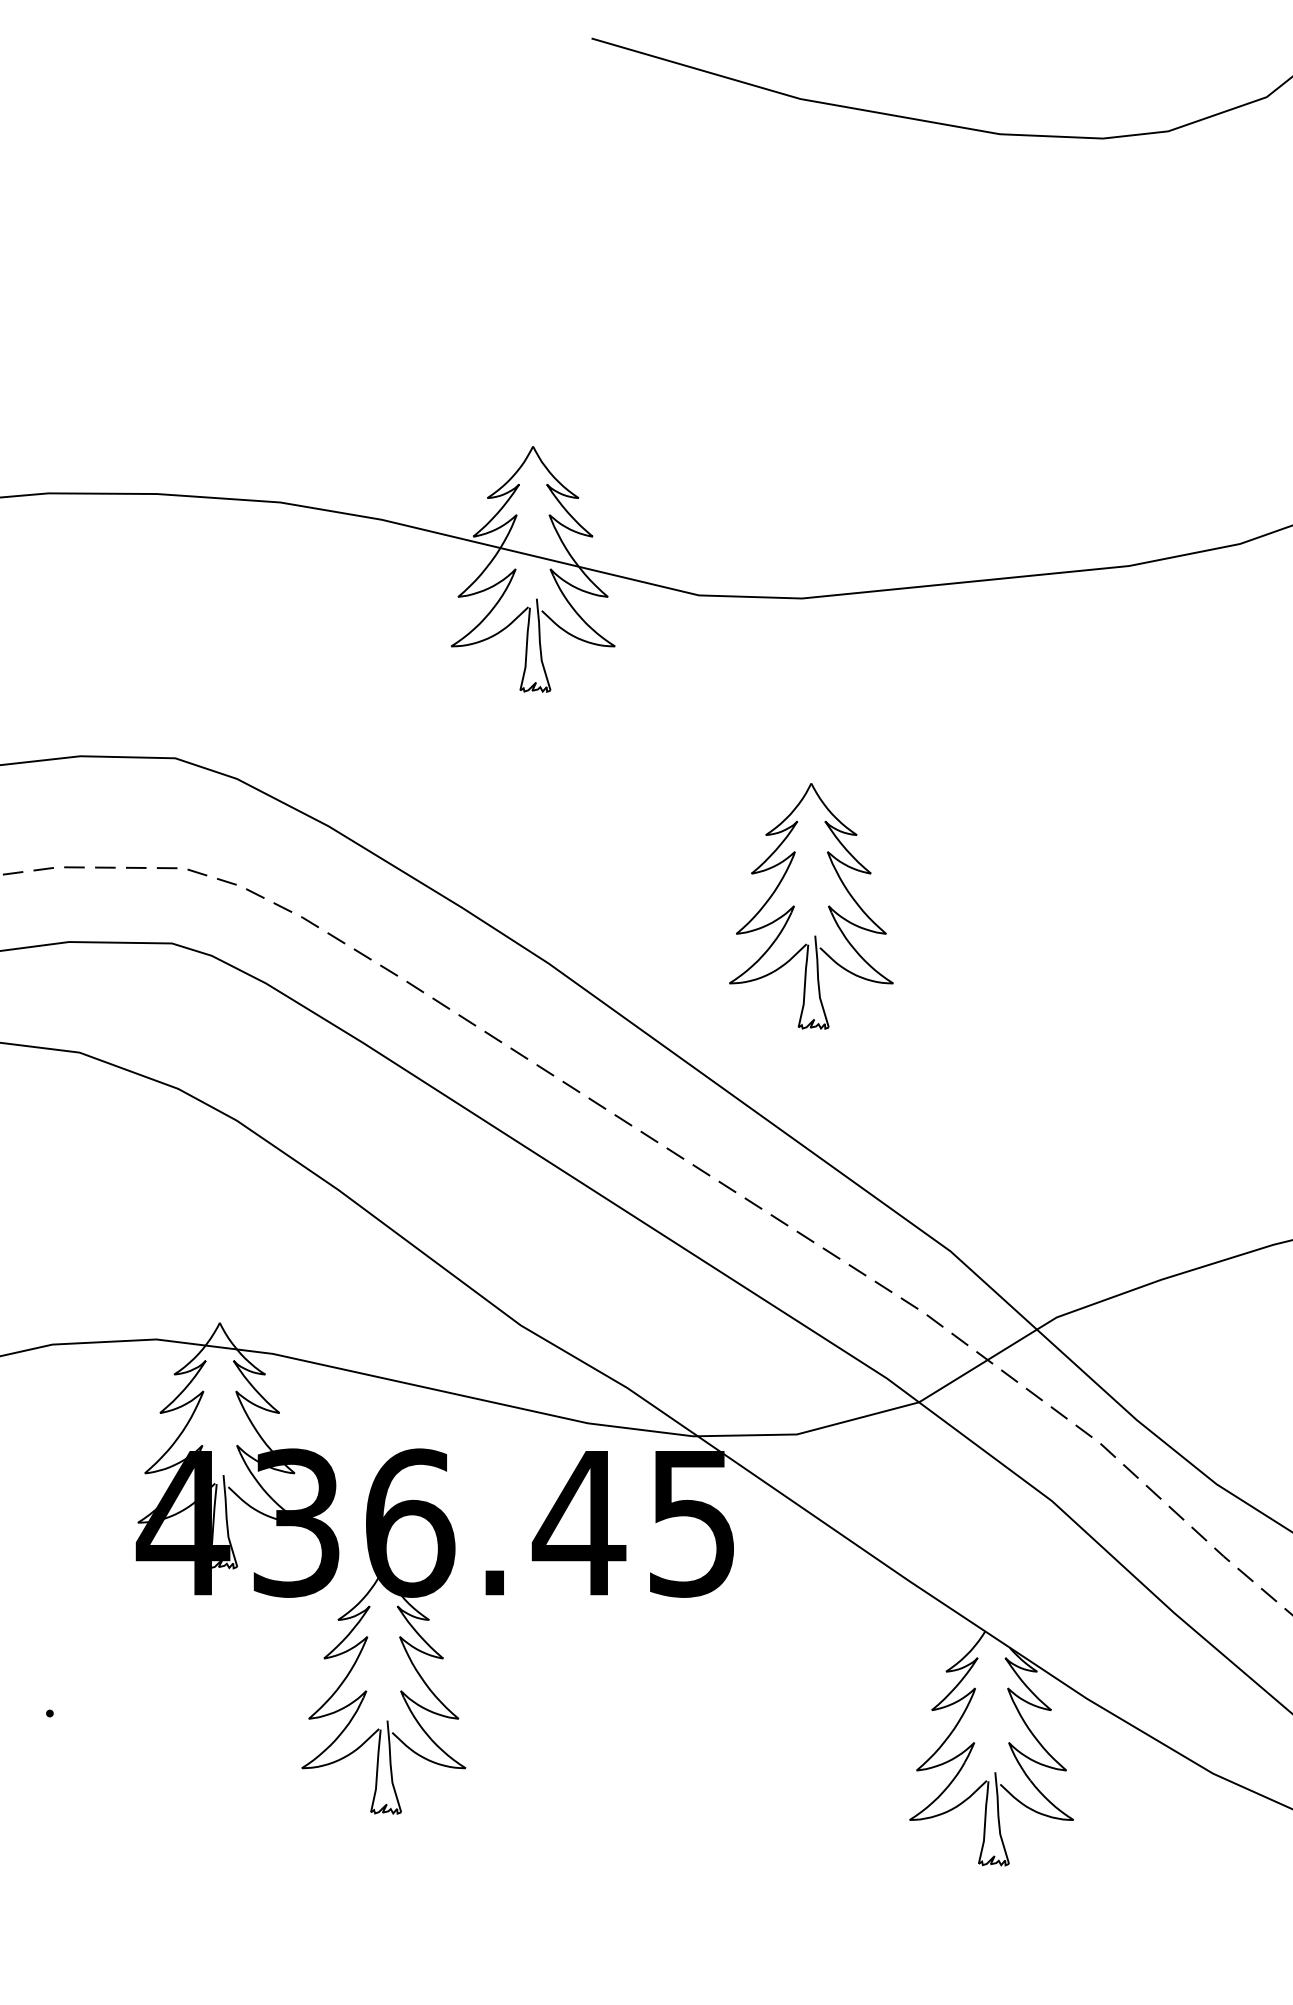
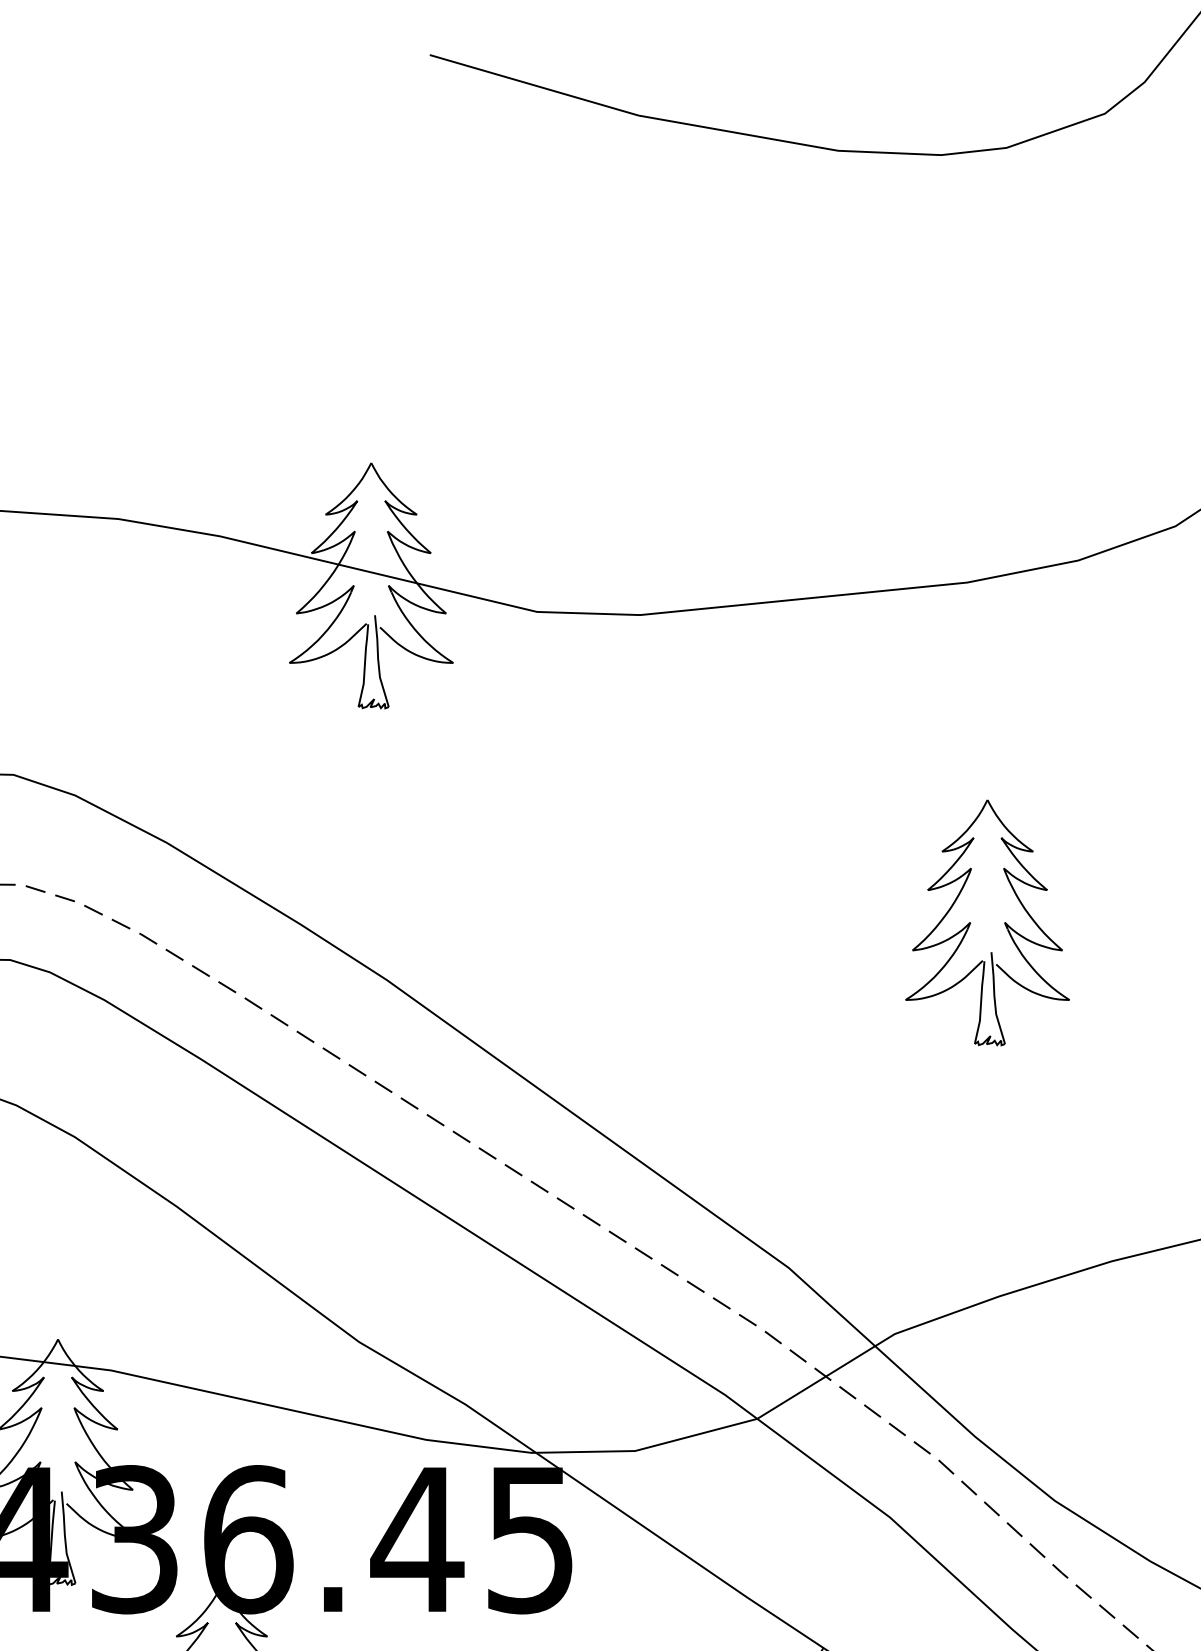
part: (794, 906) -> (970, 923), moved

